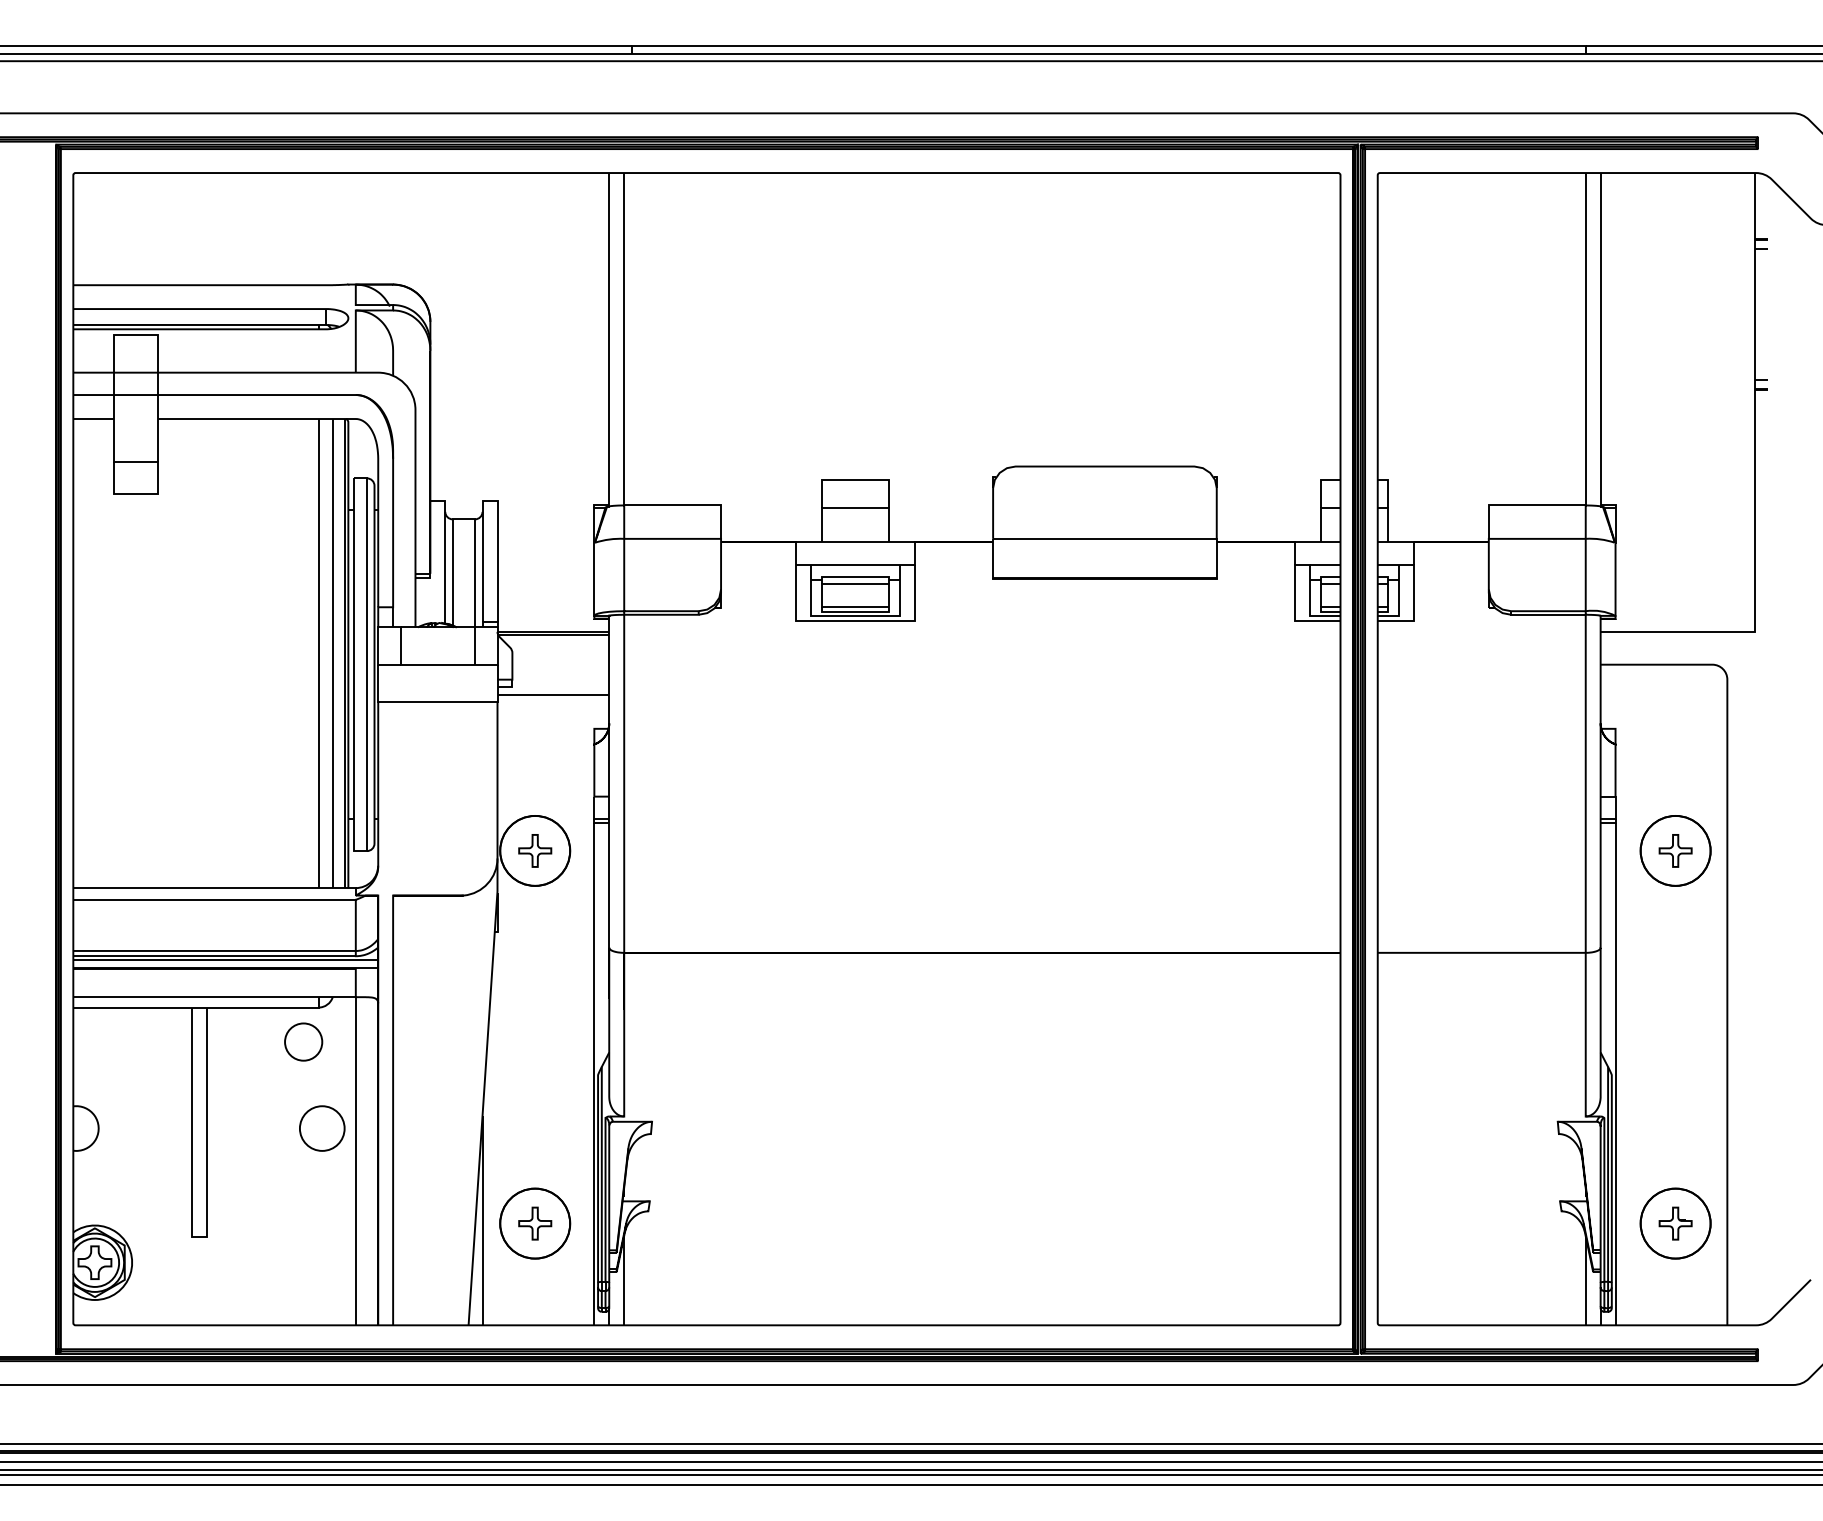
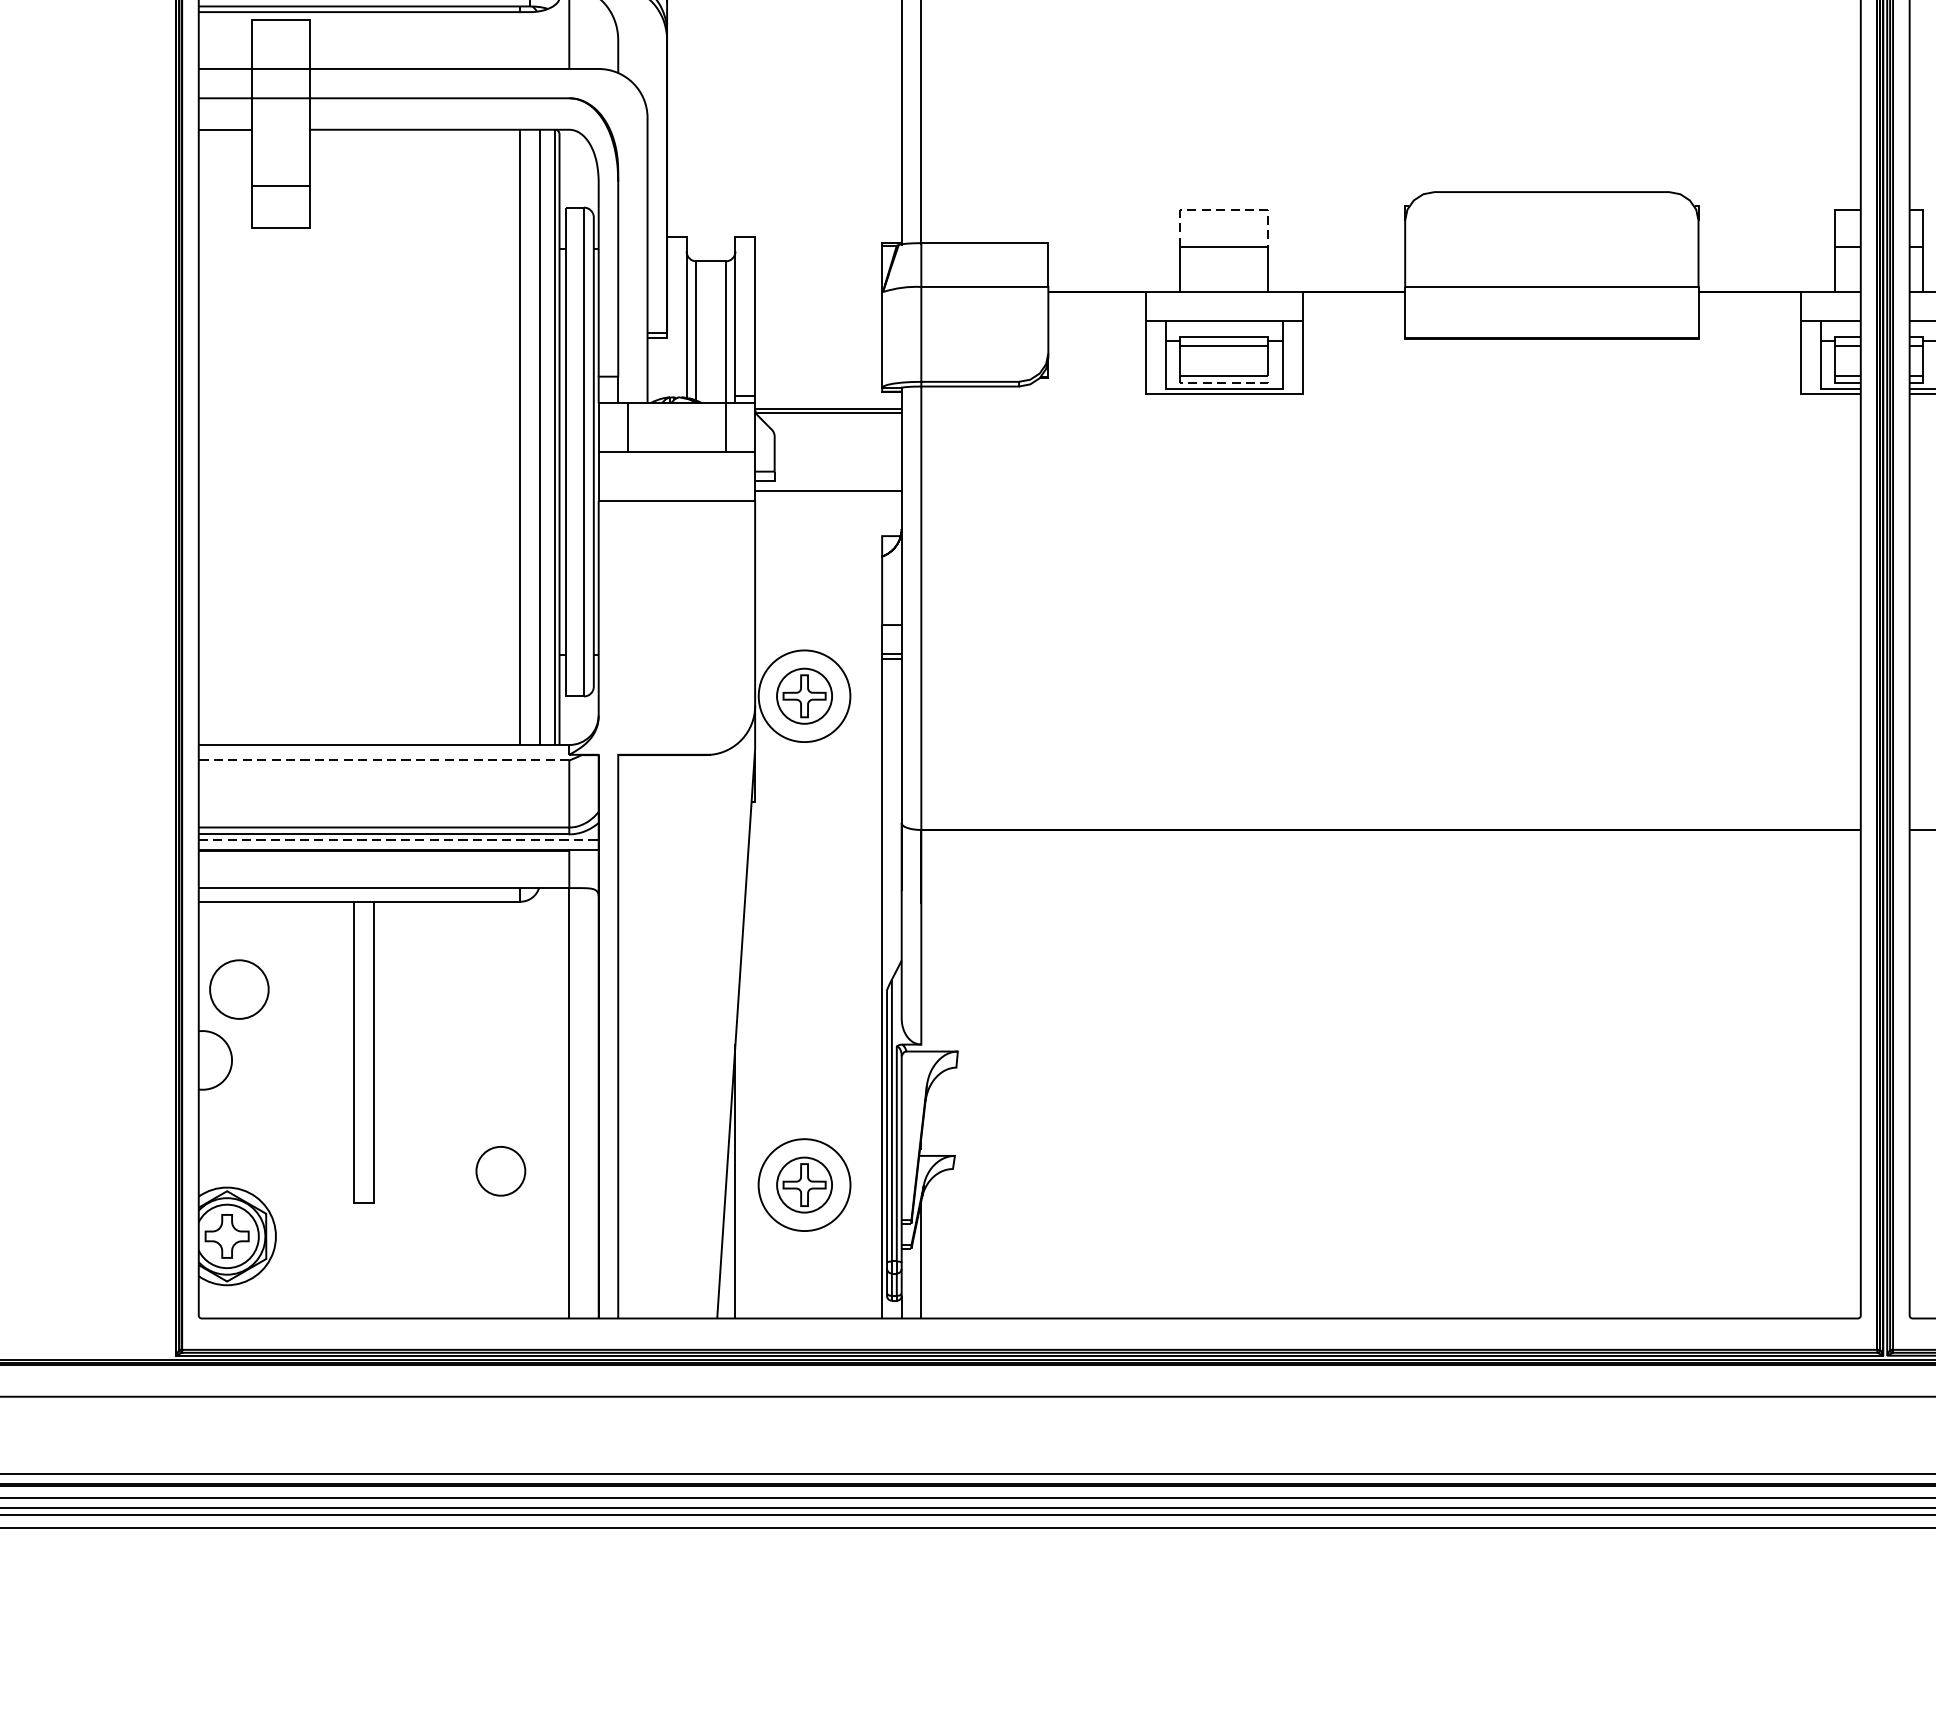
line: (855, 480) -> (1224, 210), solid -> dashed
line: (855, 611) -> (1224, 382), solid -> dashed
circle: (535, 850) -> (804, 695), size x0.6
line: (214, 899) -> (383, 759), solid -> dashed
line: (226, 960) -> (399, 839), solid -> dashed
circle: (303, 1041) -> (500, 1170), moved
circle: (322, 1128) -> (239, 989), moved
circle: (535, 1223) -> (804, 1184), size x0.6

